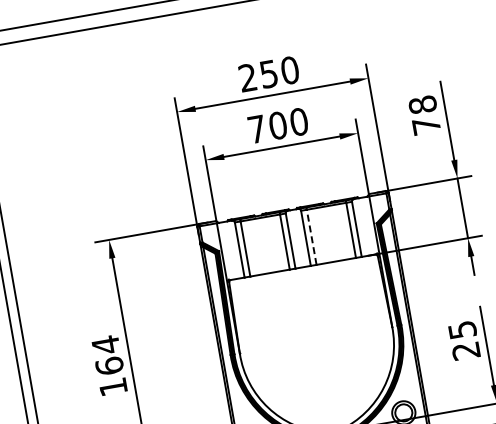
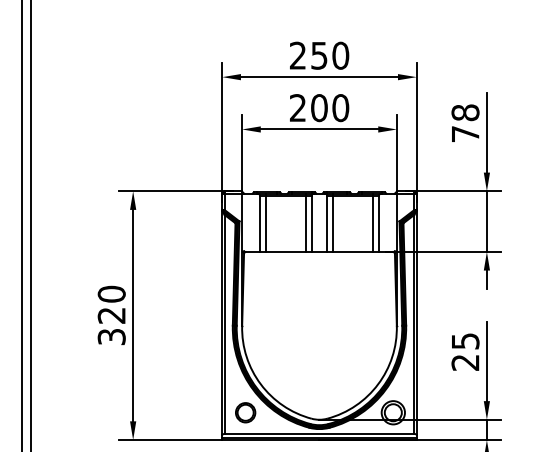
text: (256, 128) -> (297, 107), 700 -> 200
line: (312, 236) -> (333, 223), dashed -> solid
text: (109, 366) -> (111, 315), 164 -> 320

